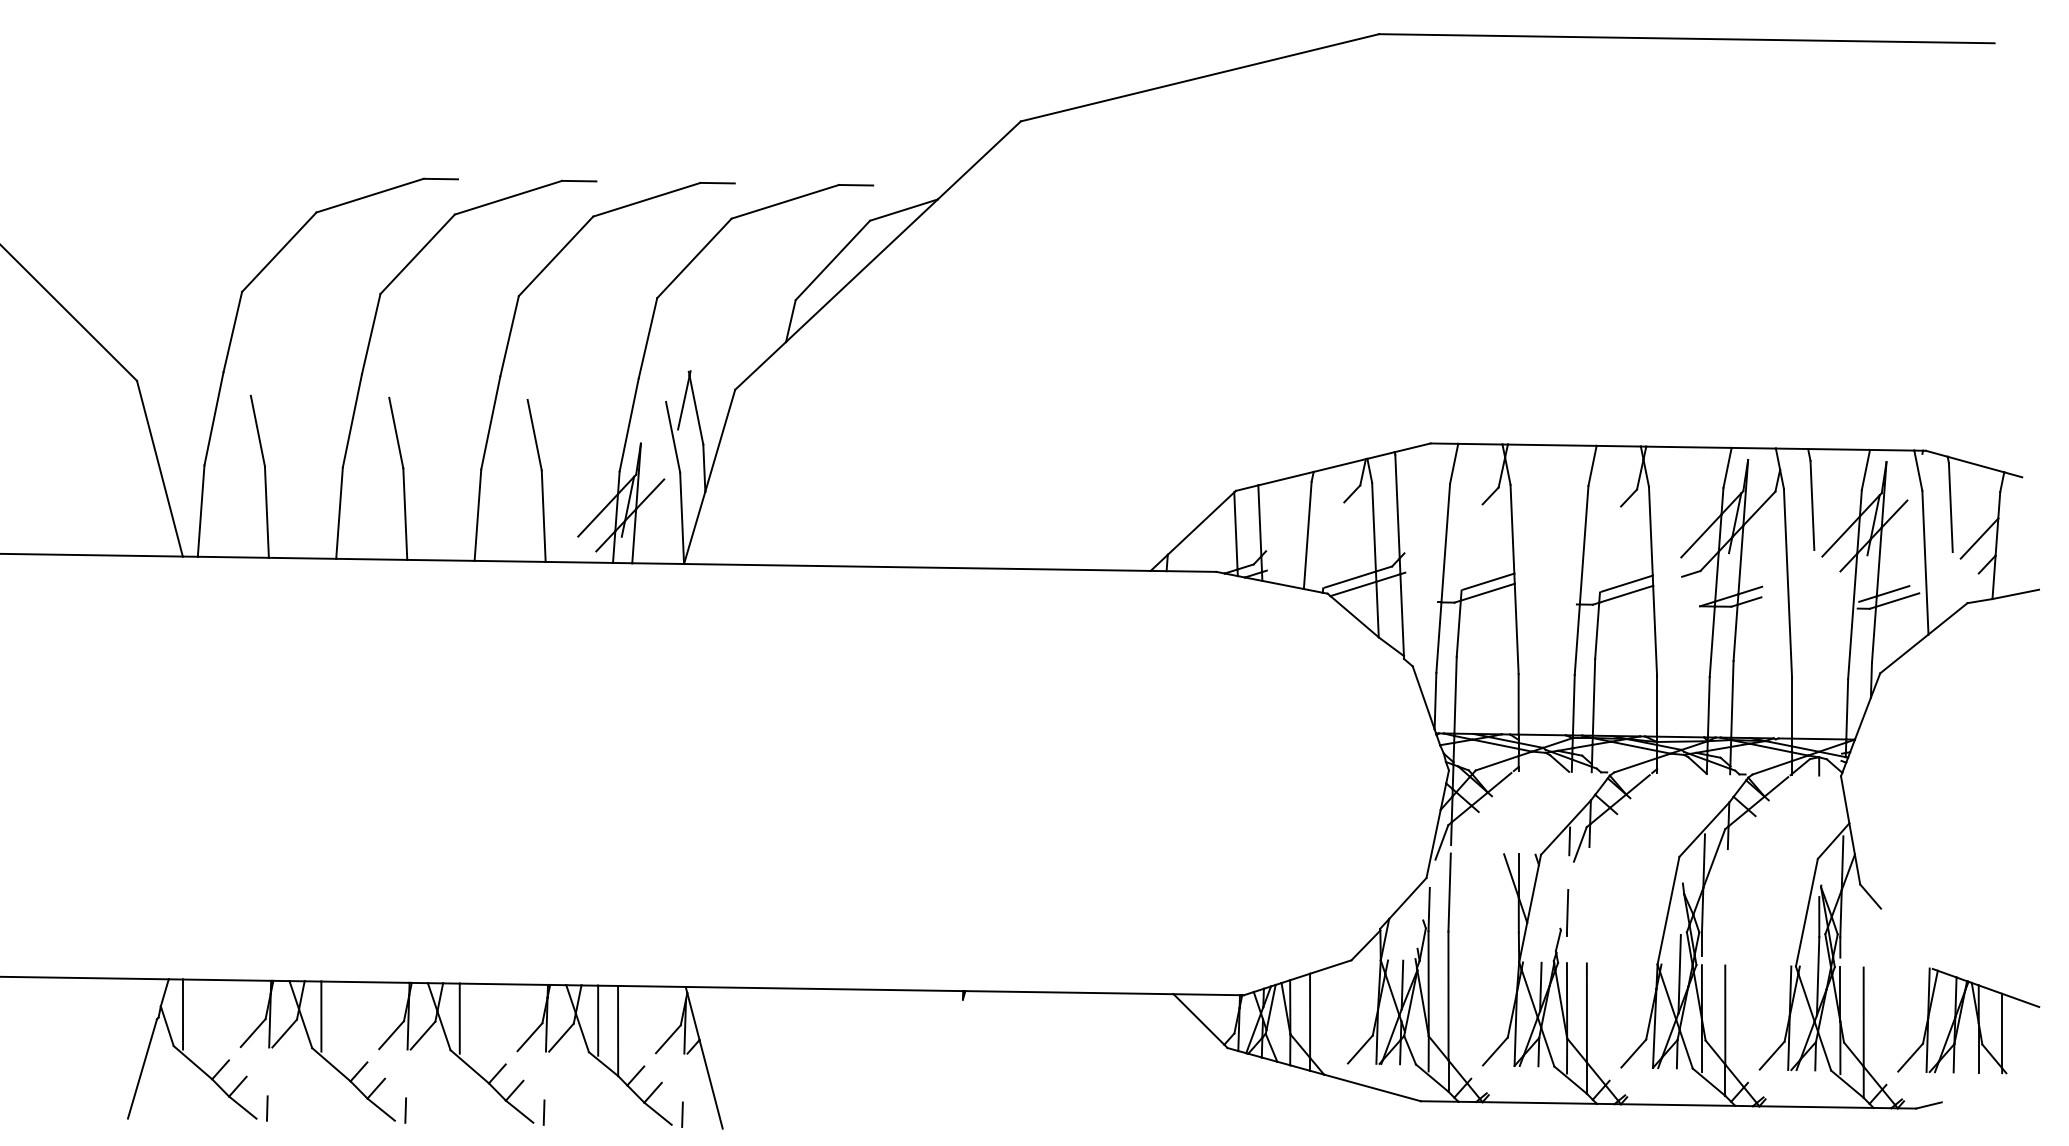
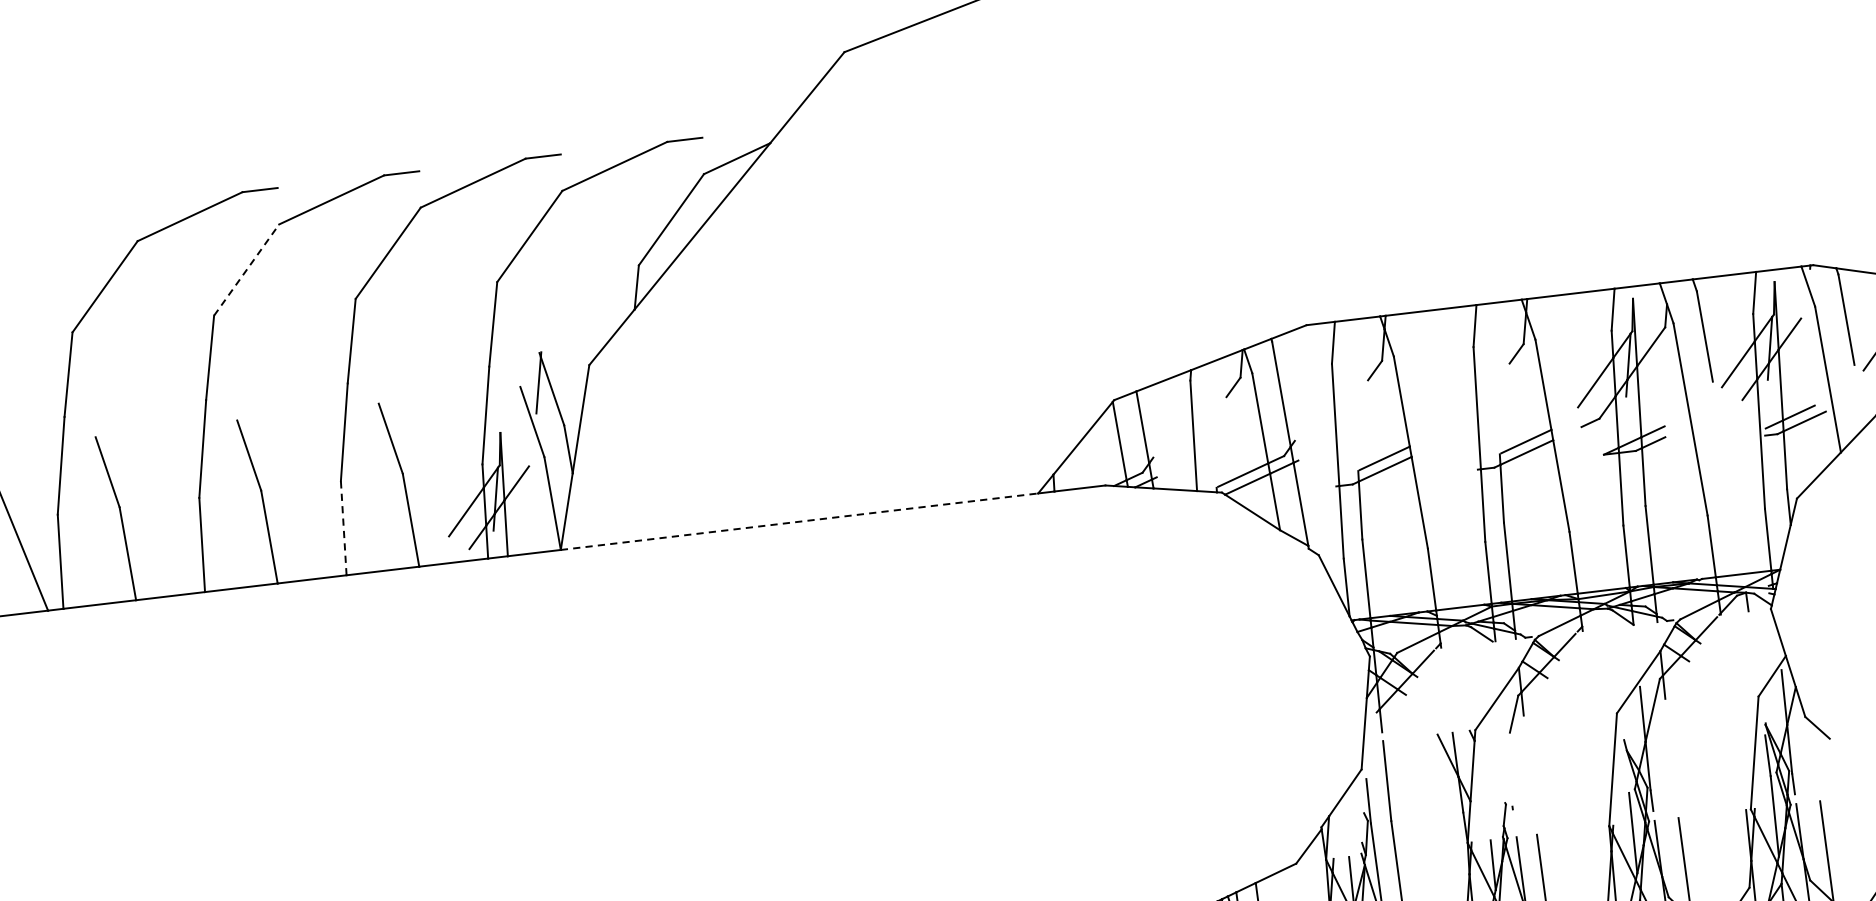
line: (418, 253) -> (247, 269), solid -> dashed
line: (477, 515) -> (343, 528), solid -> dashed
line: (917, 567) -> (799, 521), solid -> dashed
line: (1569, 841) -> (1502, 712), removed
line: (1441, 842) -> (1372, 731), removed
line: (1567, 911) -> (1510, 784), removed

